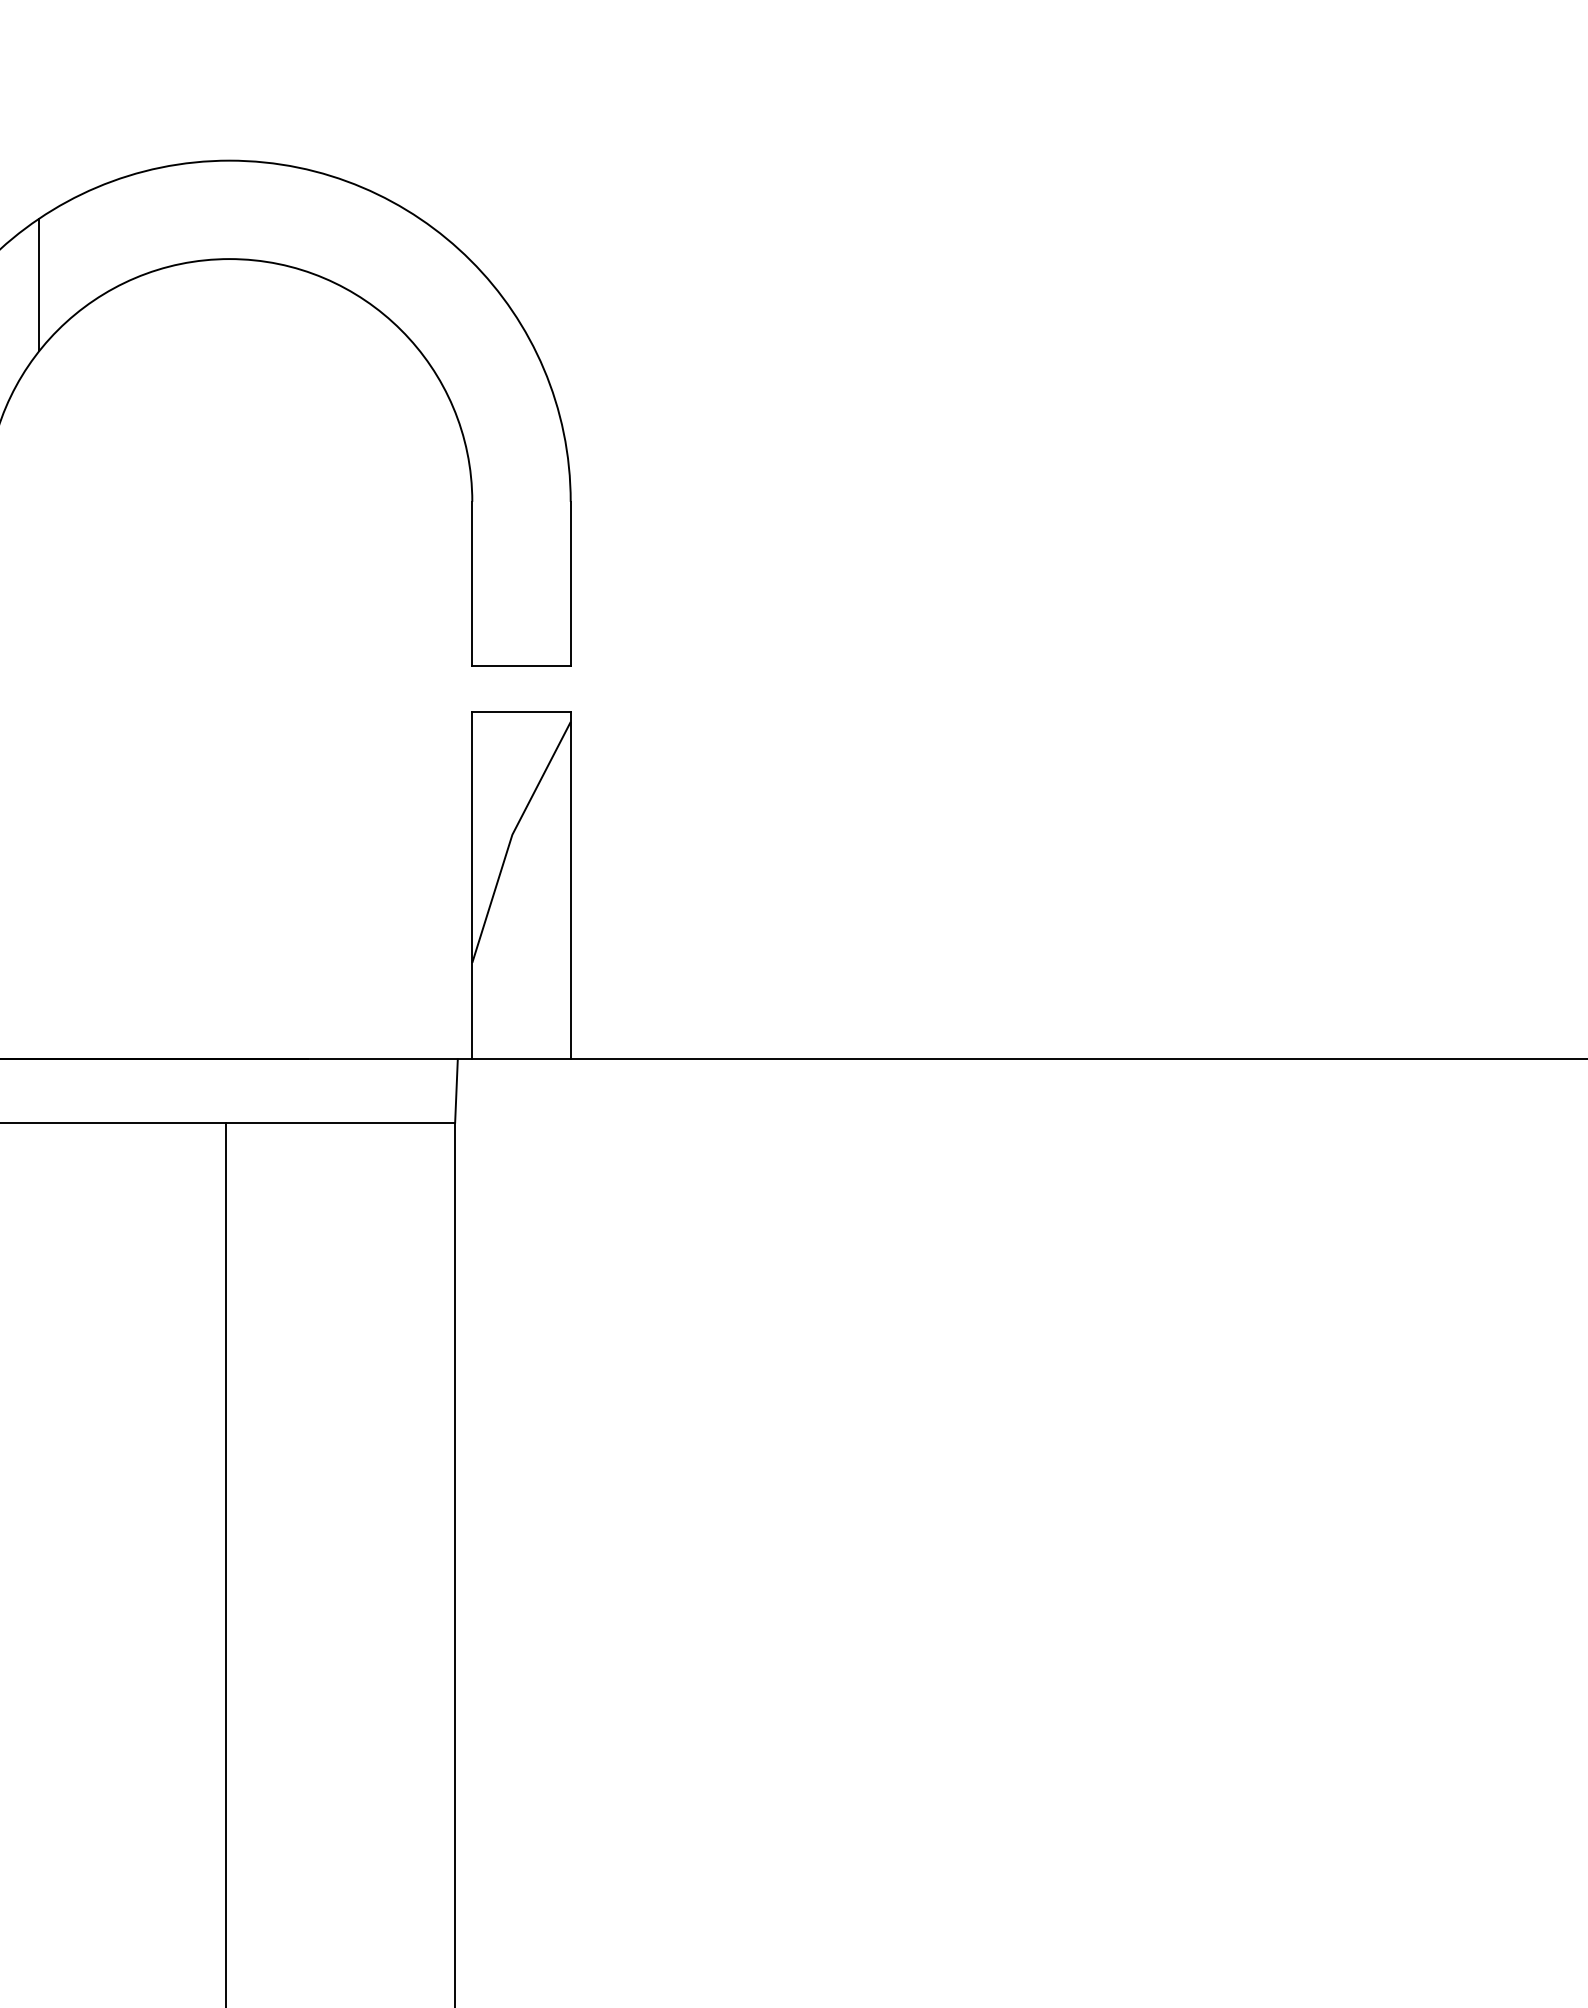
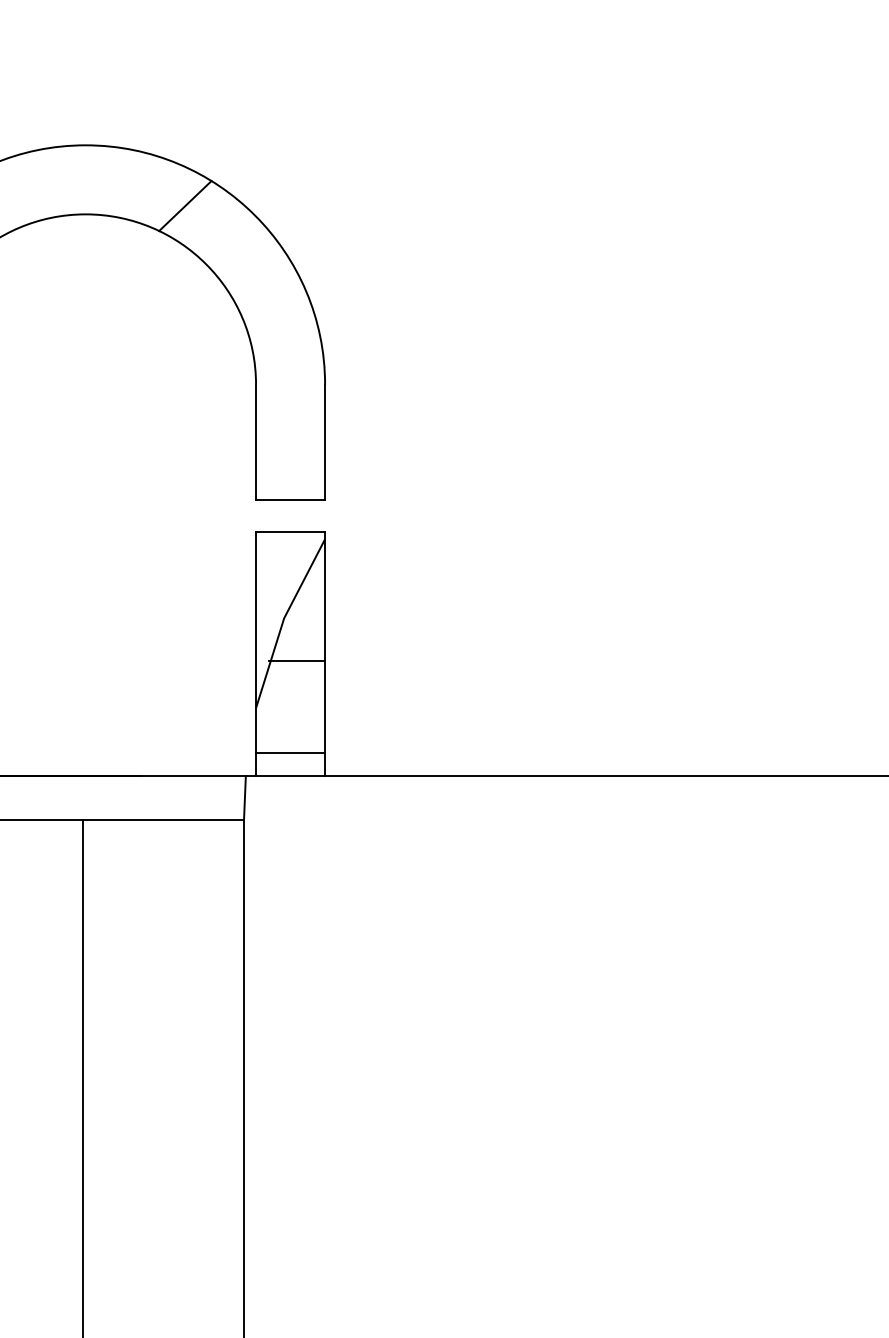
line: (371, 246) -> (185, 205), added
line: (530, 895) -> (296, 660), added
line: (521, 1026) -> (290, 752), added

